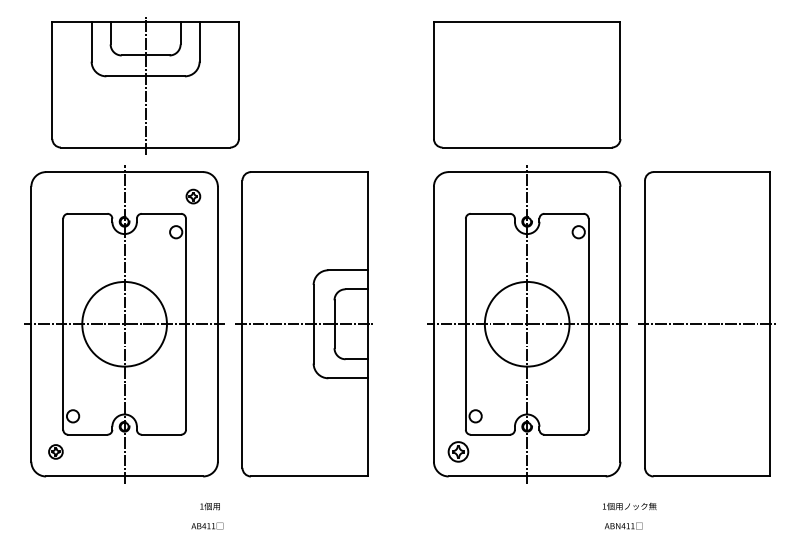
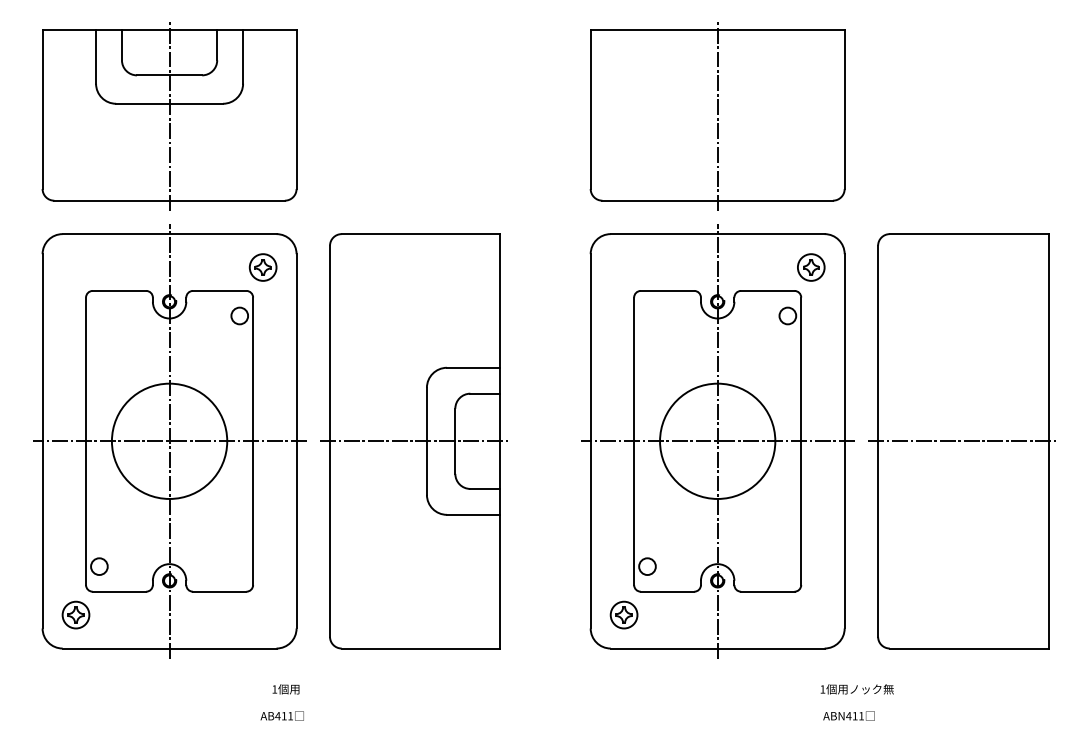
line: (527, 84) -> (718, 114), added
part: (145, 85) -> (169, 116), moved
part: (193, 196) -> (263, 267), size x1.43
part: (595, 196) -> (810, 267), added
part: (55, 451) -> (75, 614), size x1.43

